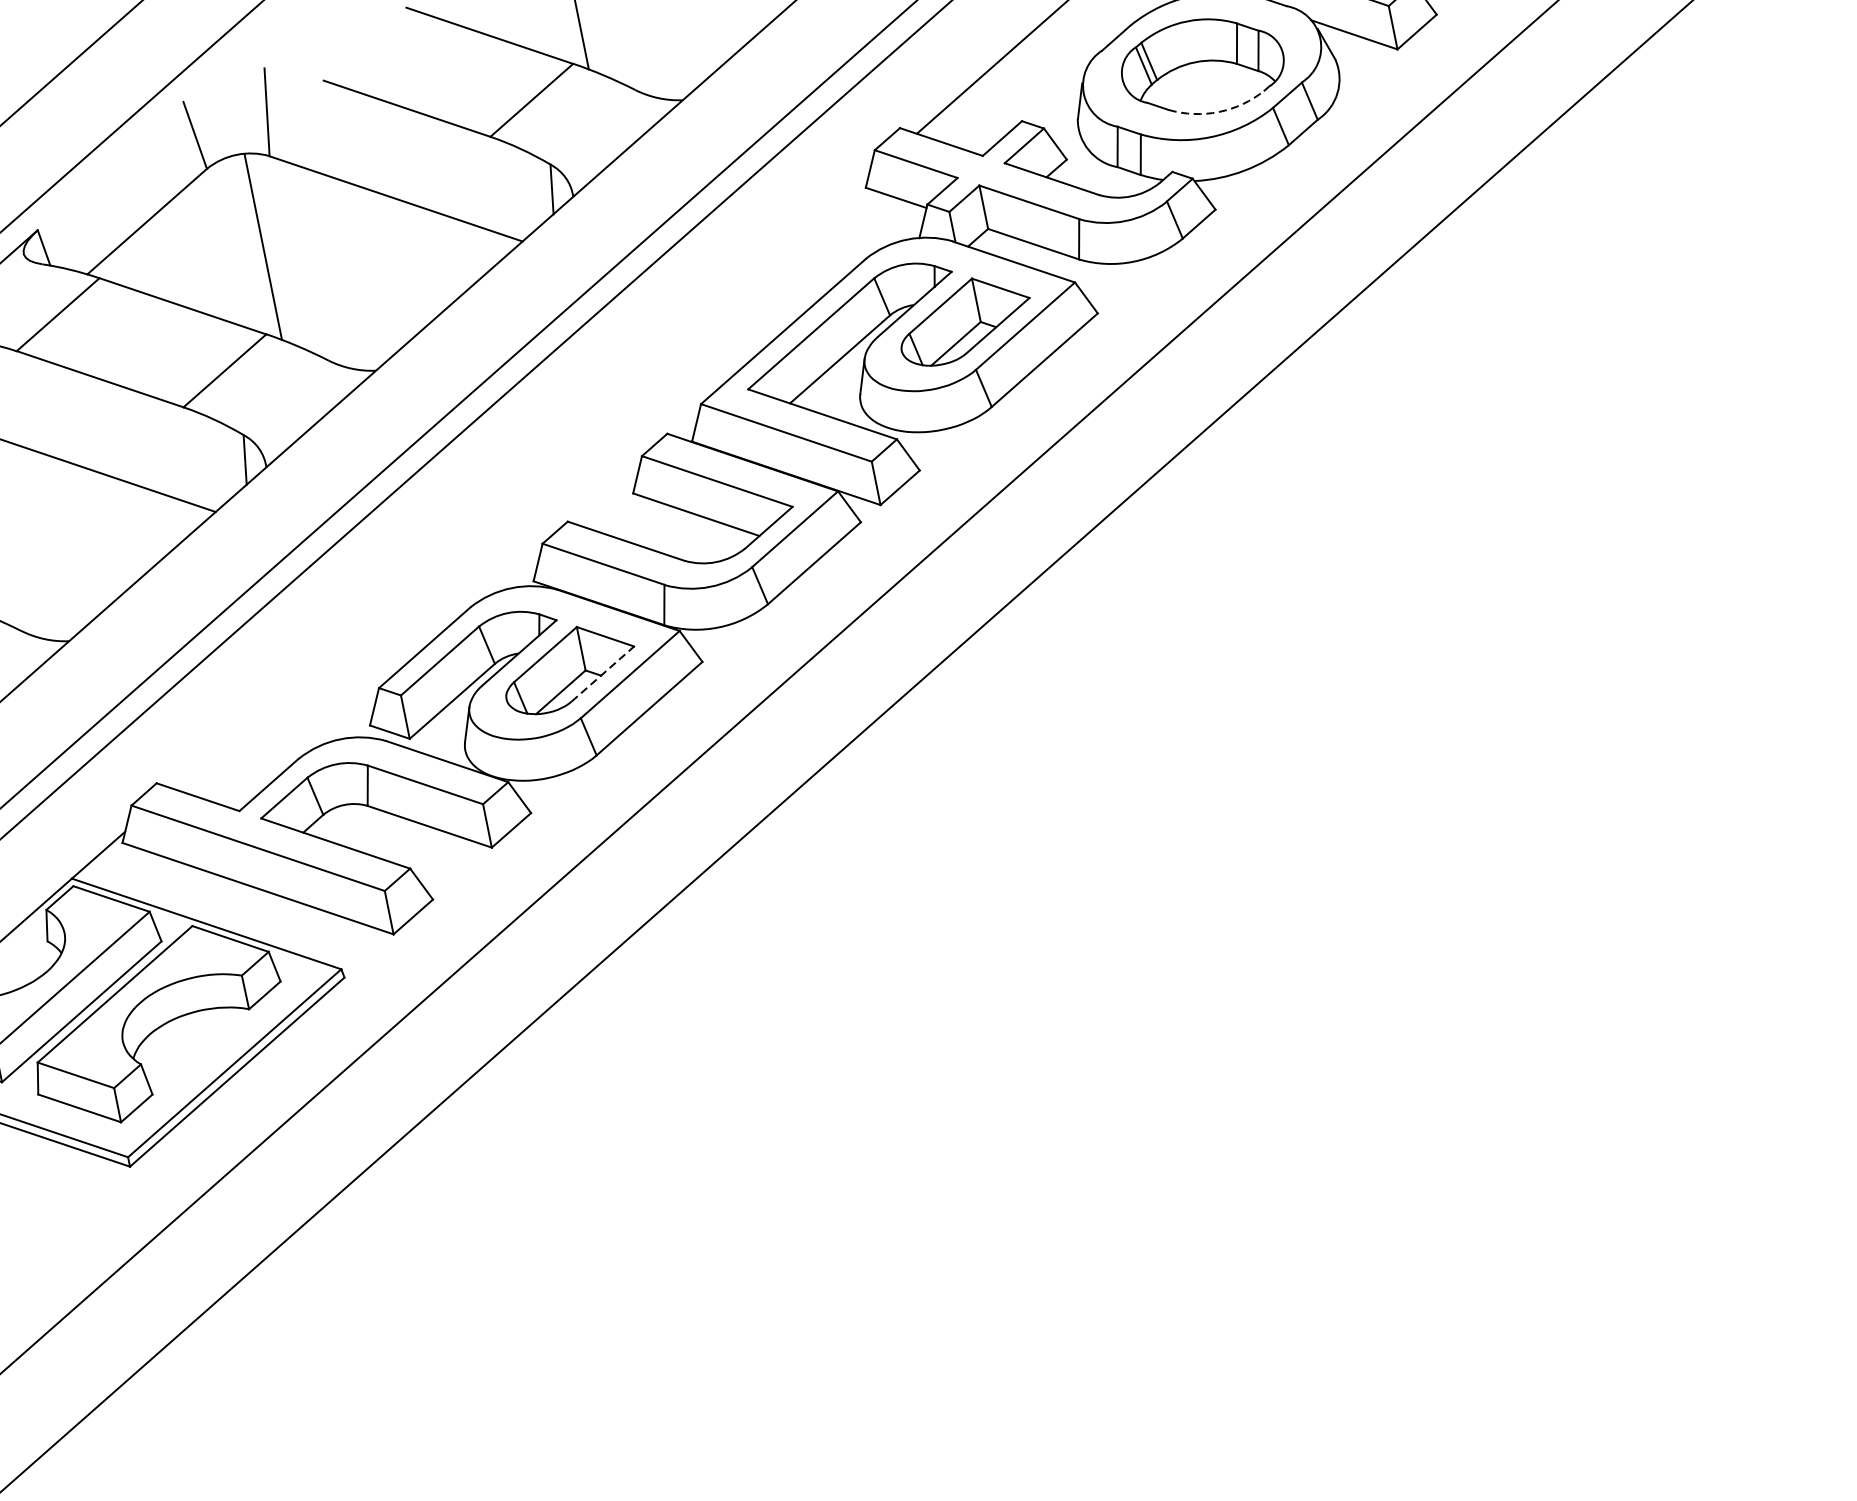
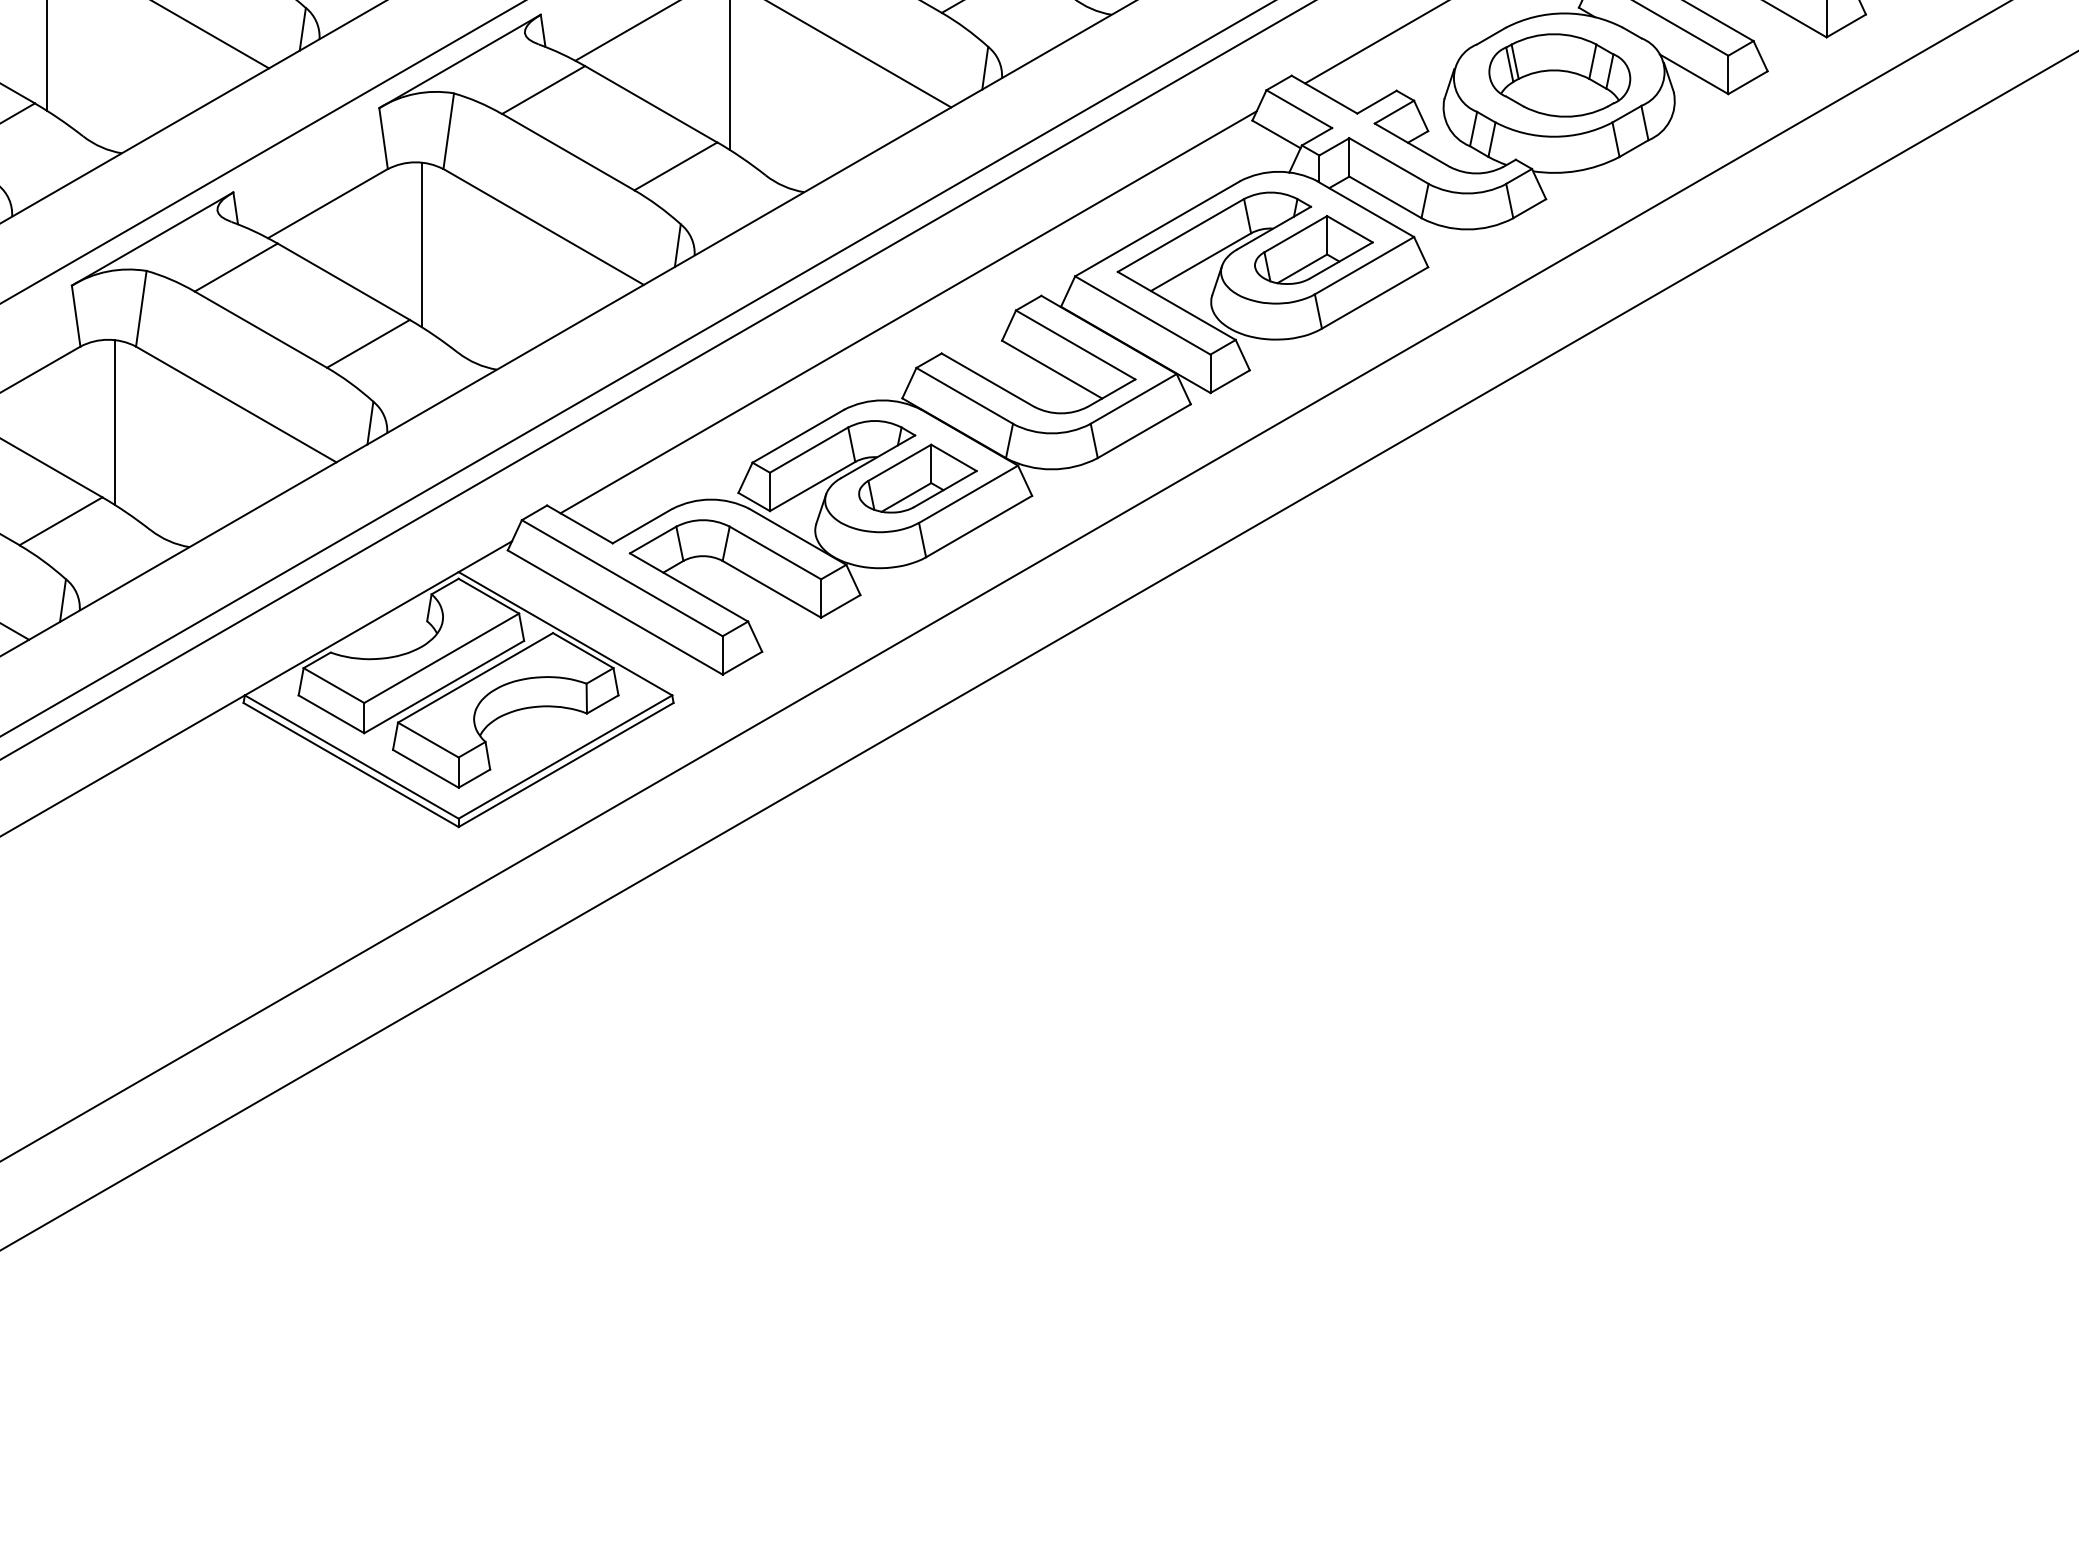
arc: (1218, 111) -> (1565, 116), dashed -> solid
line: (520, 482) -> (908, 312), added
line: (602, 673) -> (945, 488), dashed -> solid

